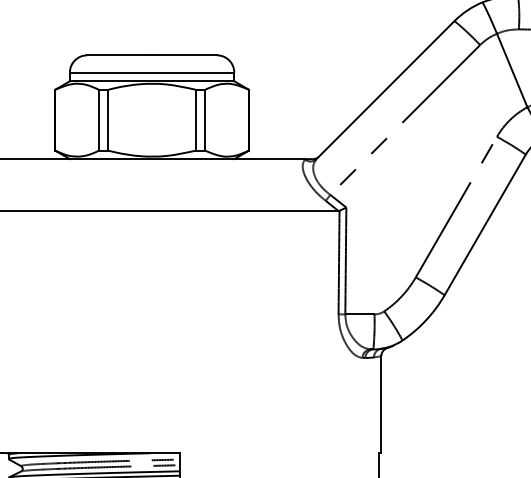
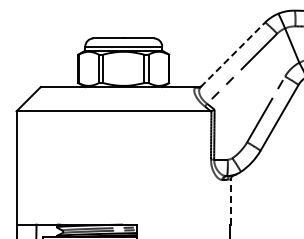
line: (384, 89) -> (232, 54), solid -> dashed
line: (382, 403) -> (231, 201), solid -> dashed

